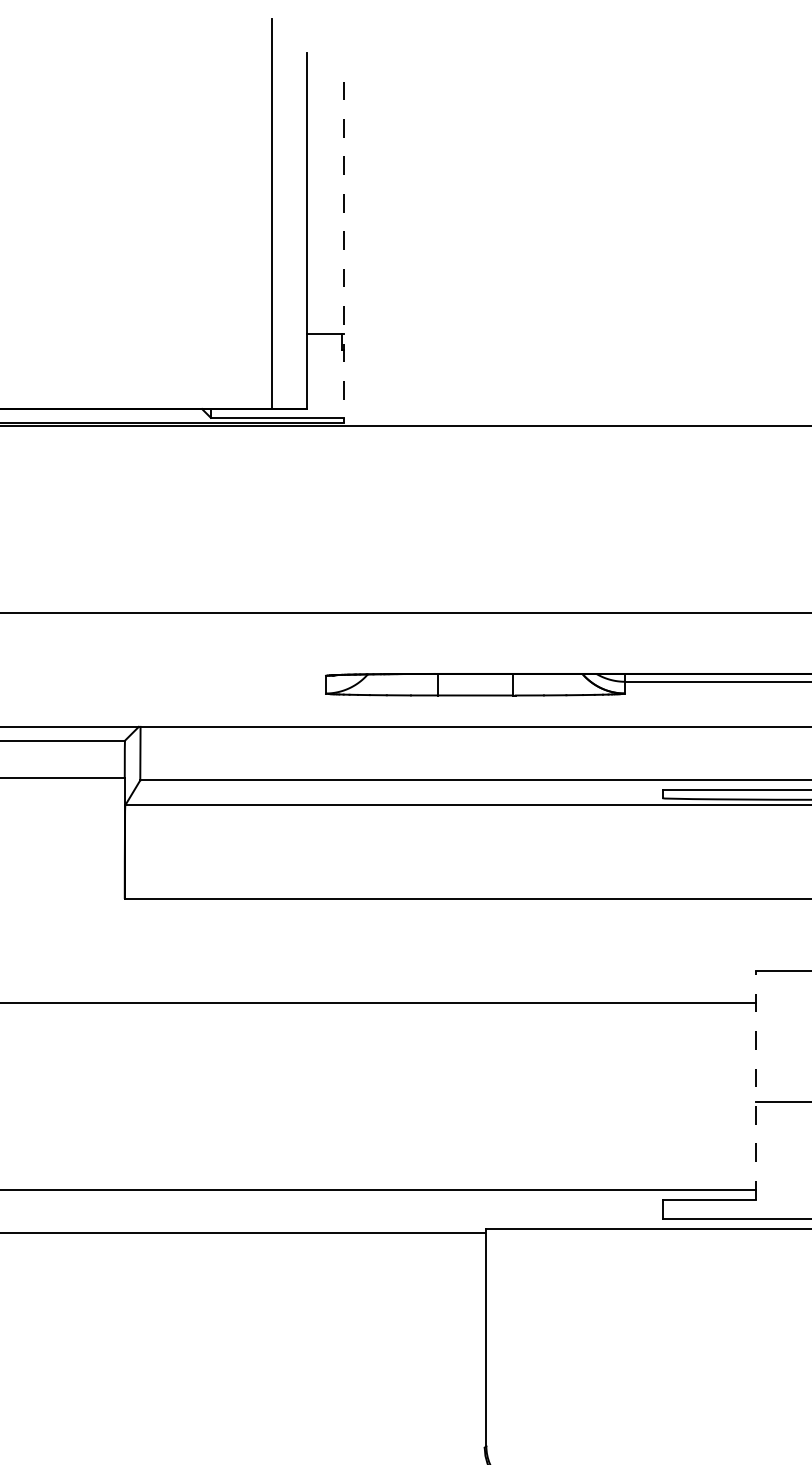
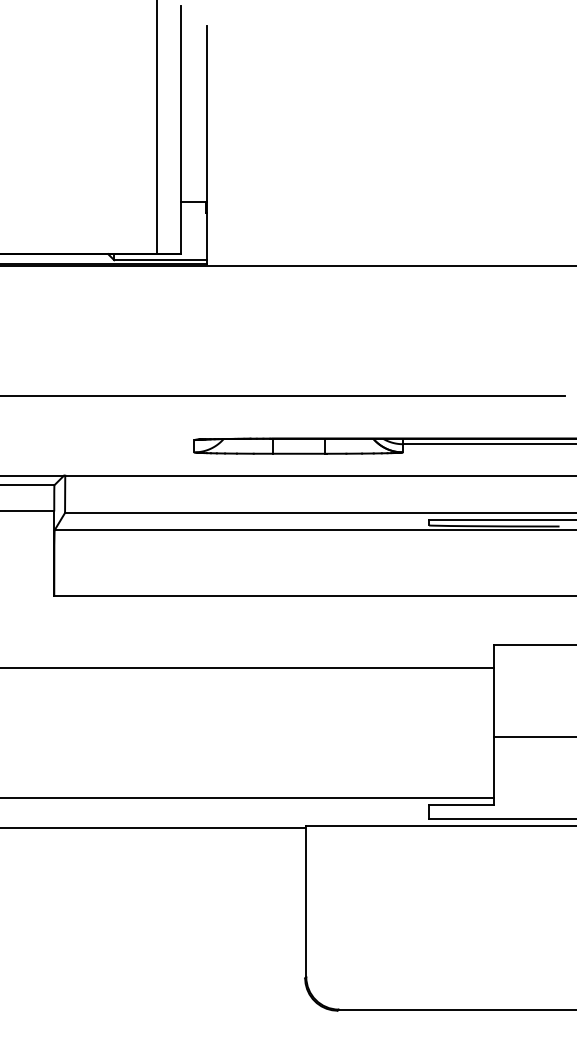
line: (344, 251) -> (207, 144), dashed -> solid
line: (756, 1085) -> (494, 725), dashed -> solid

